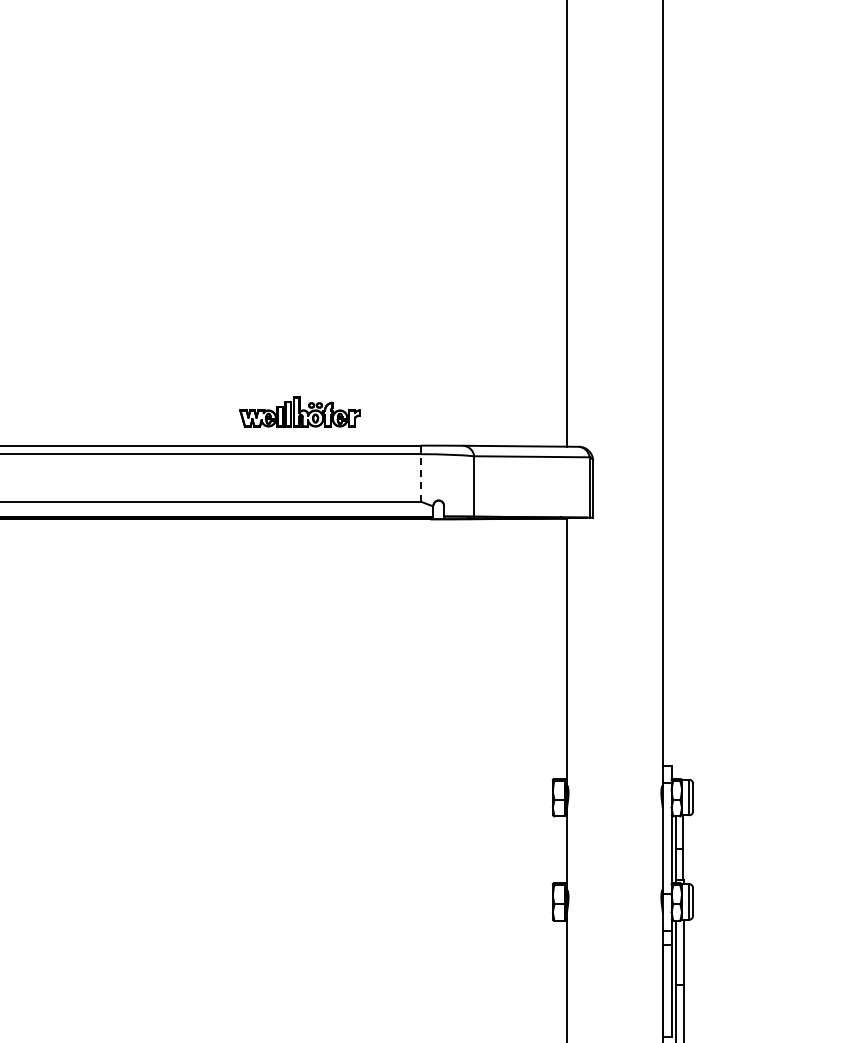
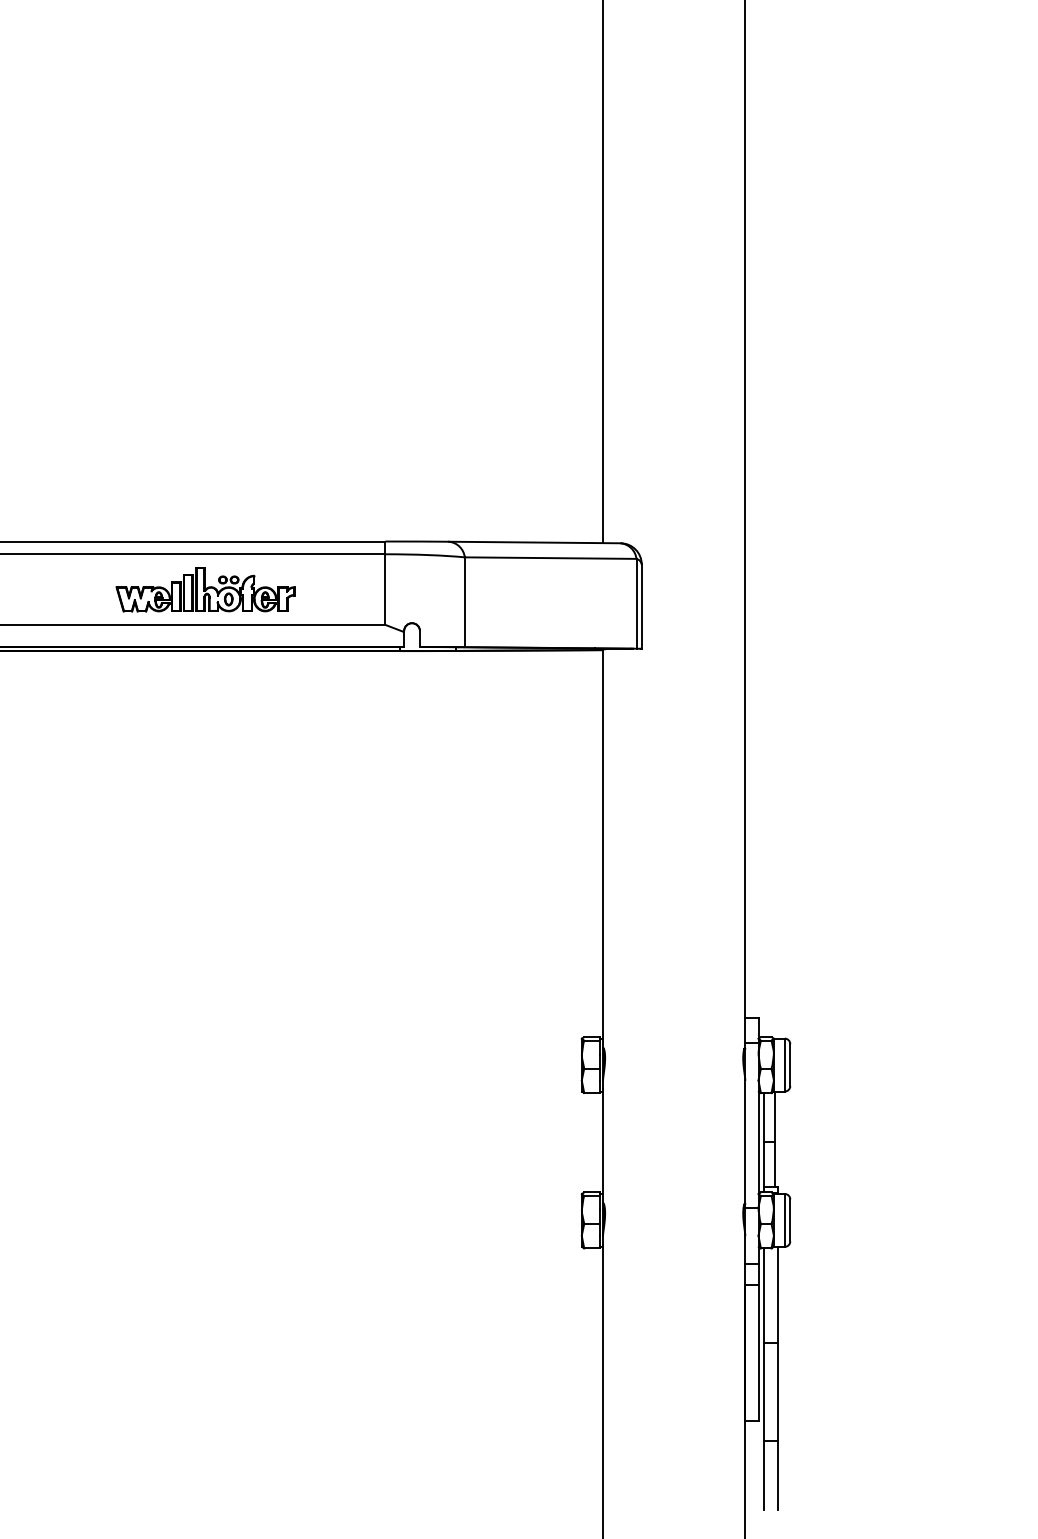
part: (299, 411) -> (204, 588), moved
line: (420, 477) -> (384, 588), dashed -> solid

